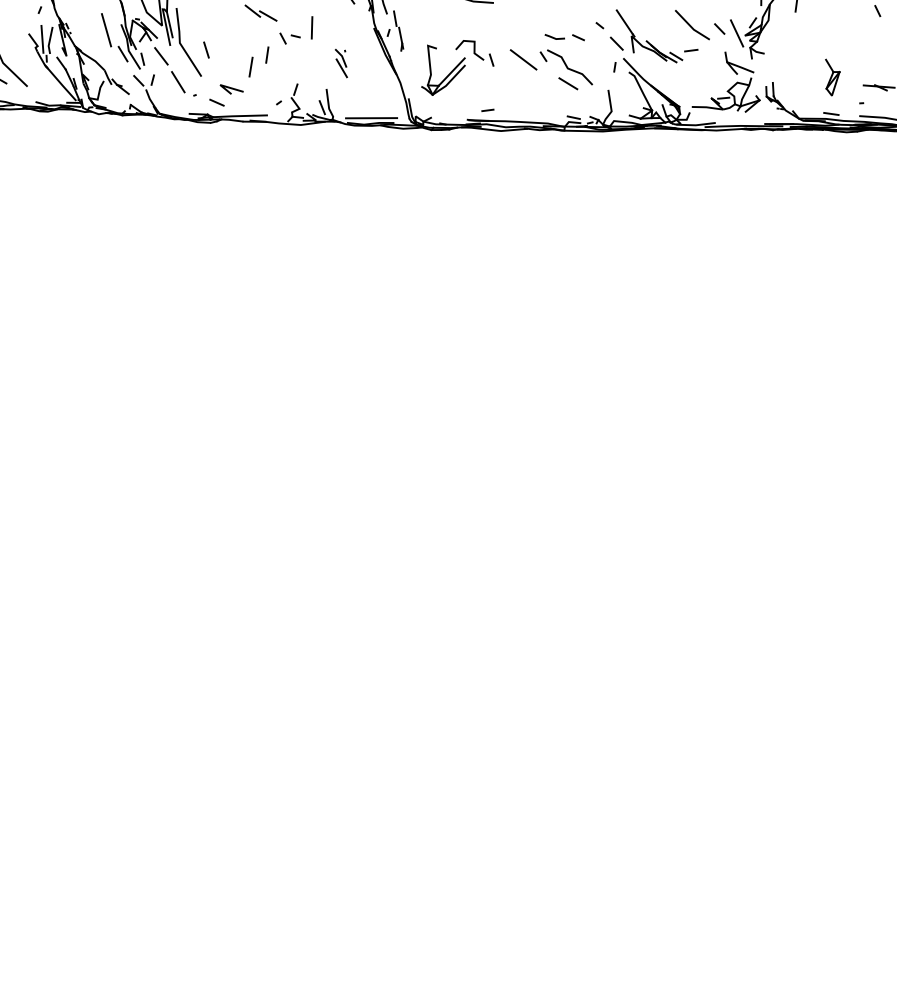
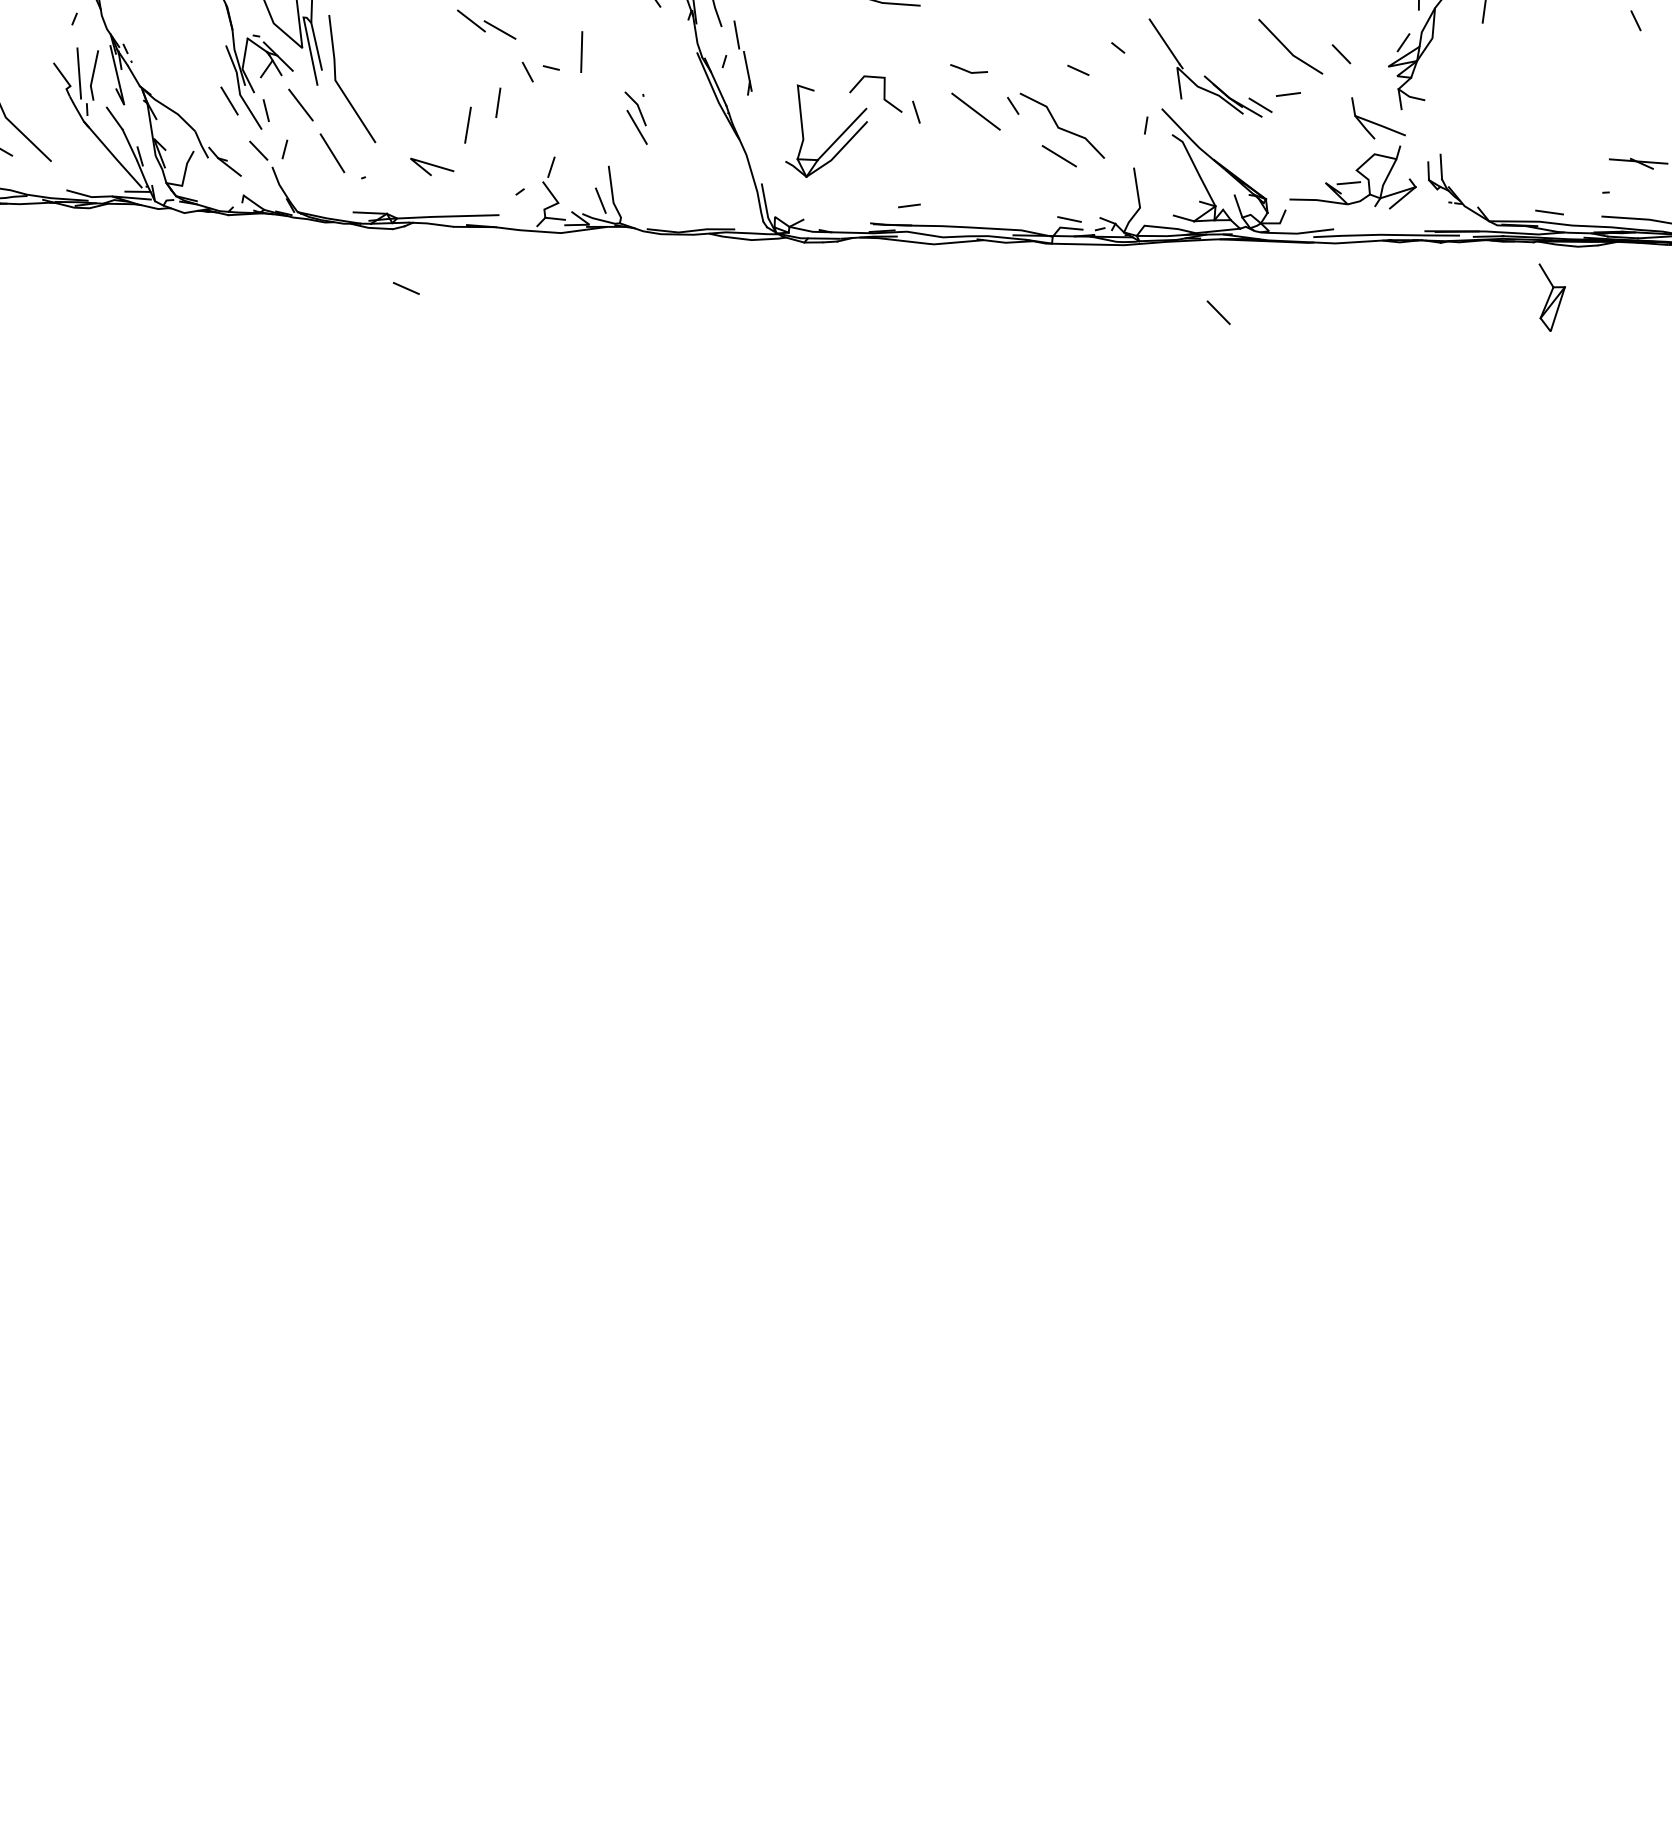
line: (106, 30) -> (198, 56), removed
line: (736, 33) -> (1372, 62), removed
line: (554, 37) -> (968, 70), moved
line: (616, 43) -> (1218, 312), moved
line: (206, 49) -> (384, 92), removed
part: (832, 77) -> (1551, 297), moved
line: (216, 102) -> (405, 288), moved
line: (371, 118) -> (692, 220), removed

